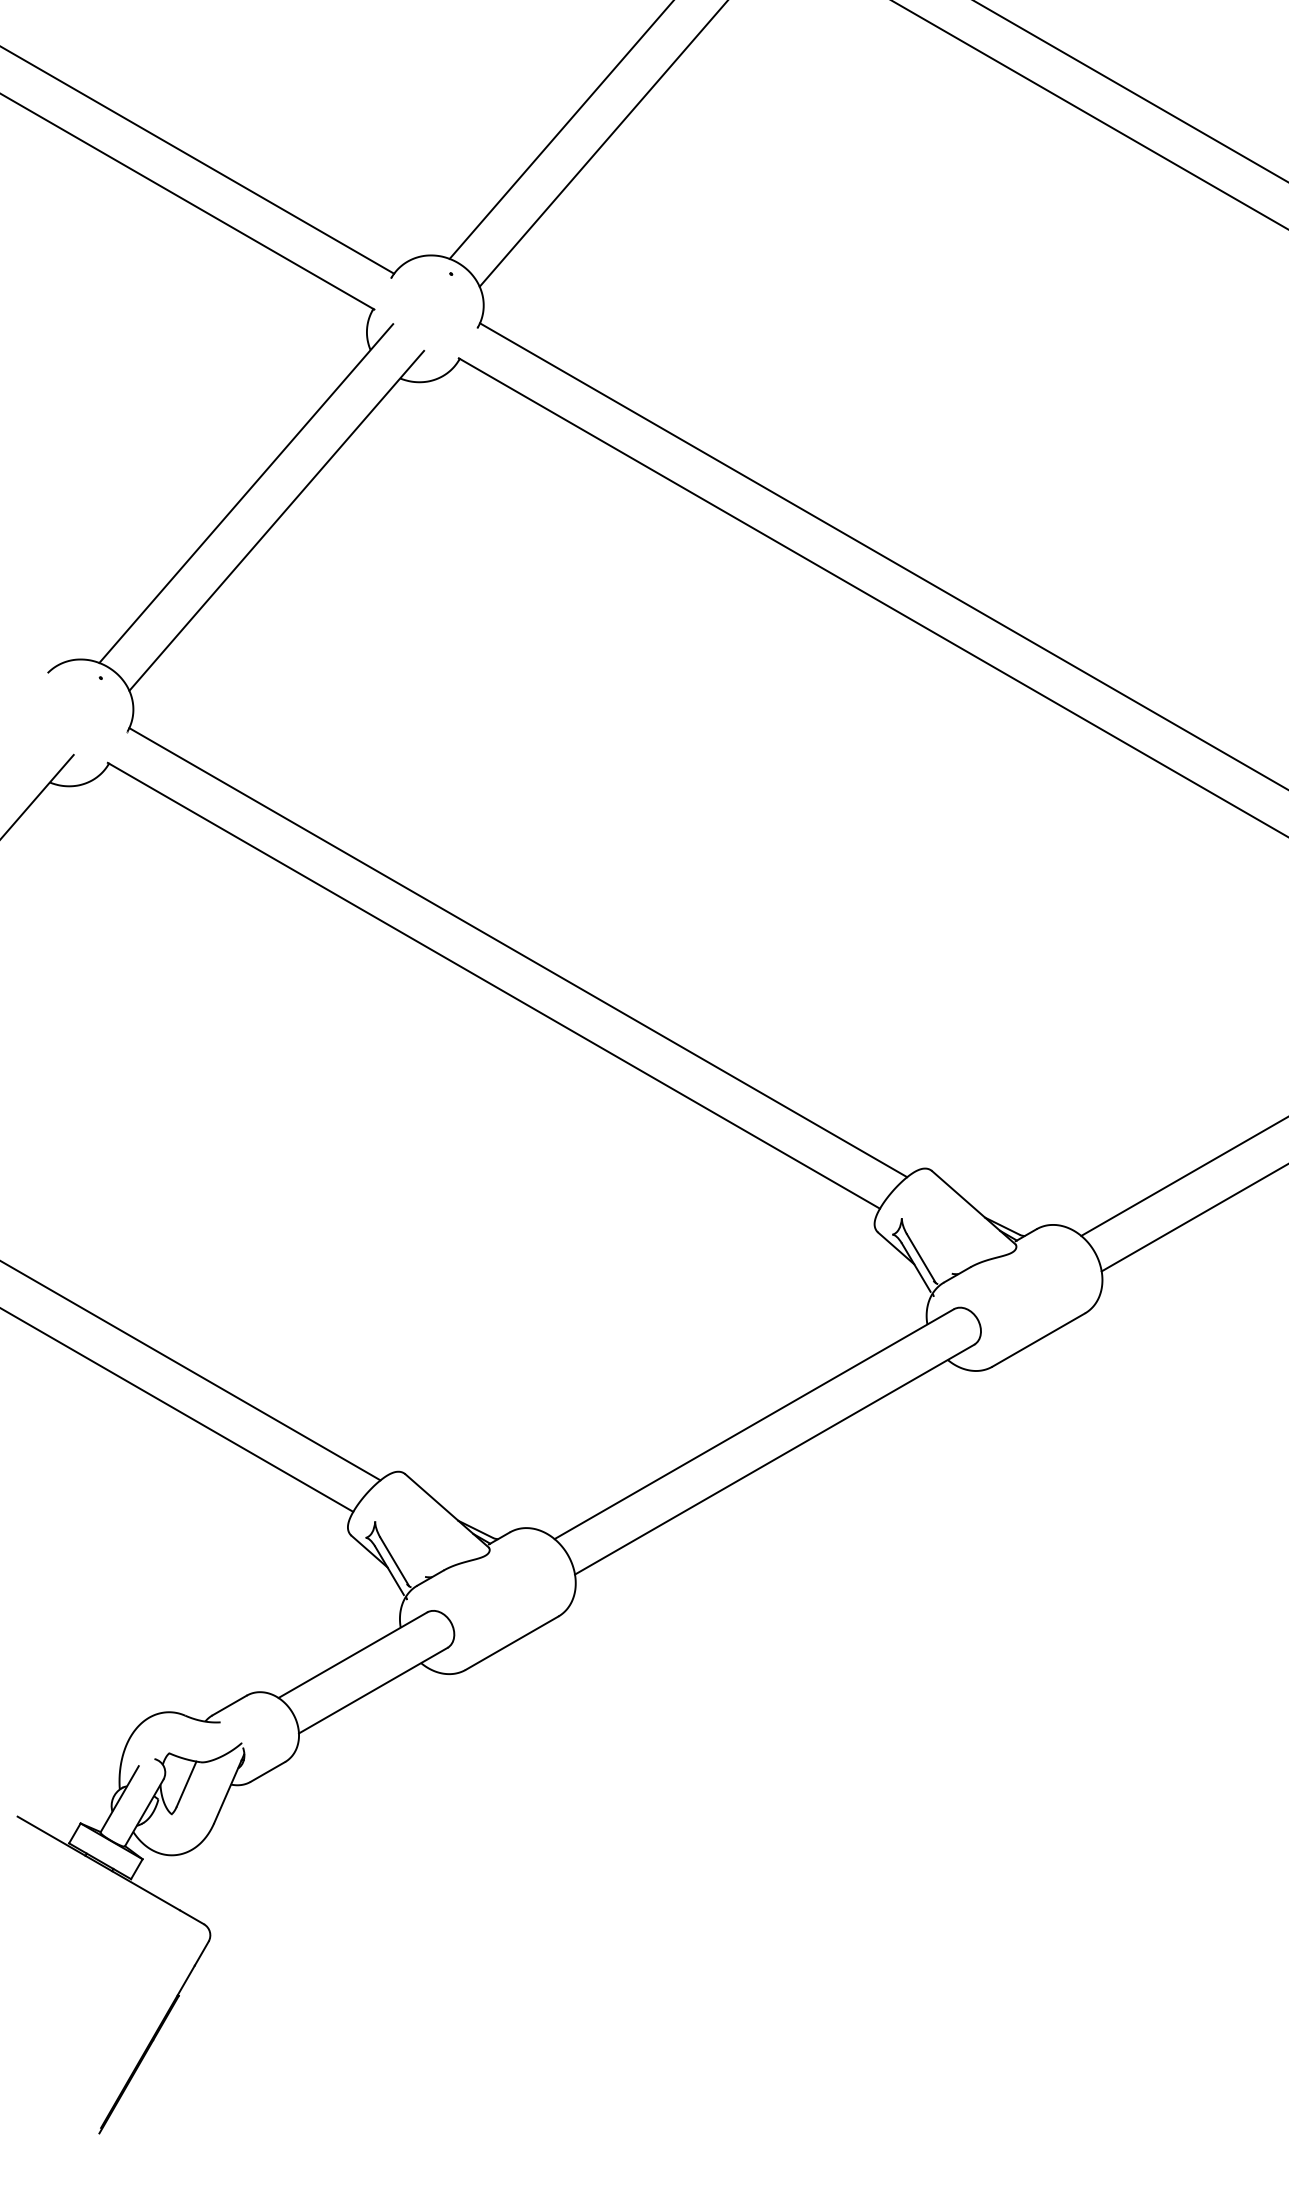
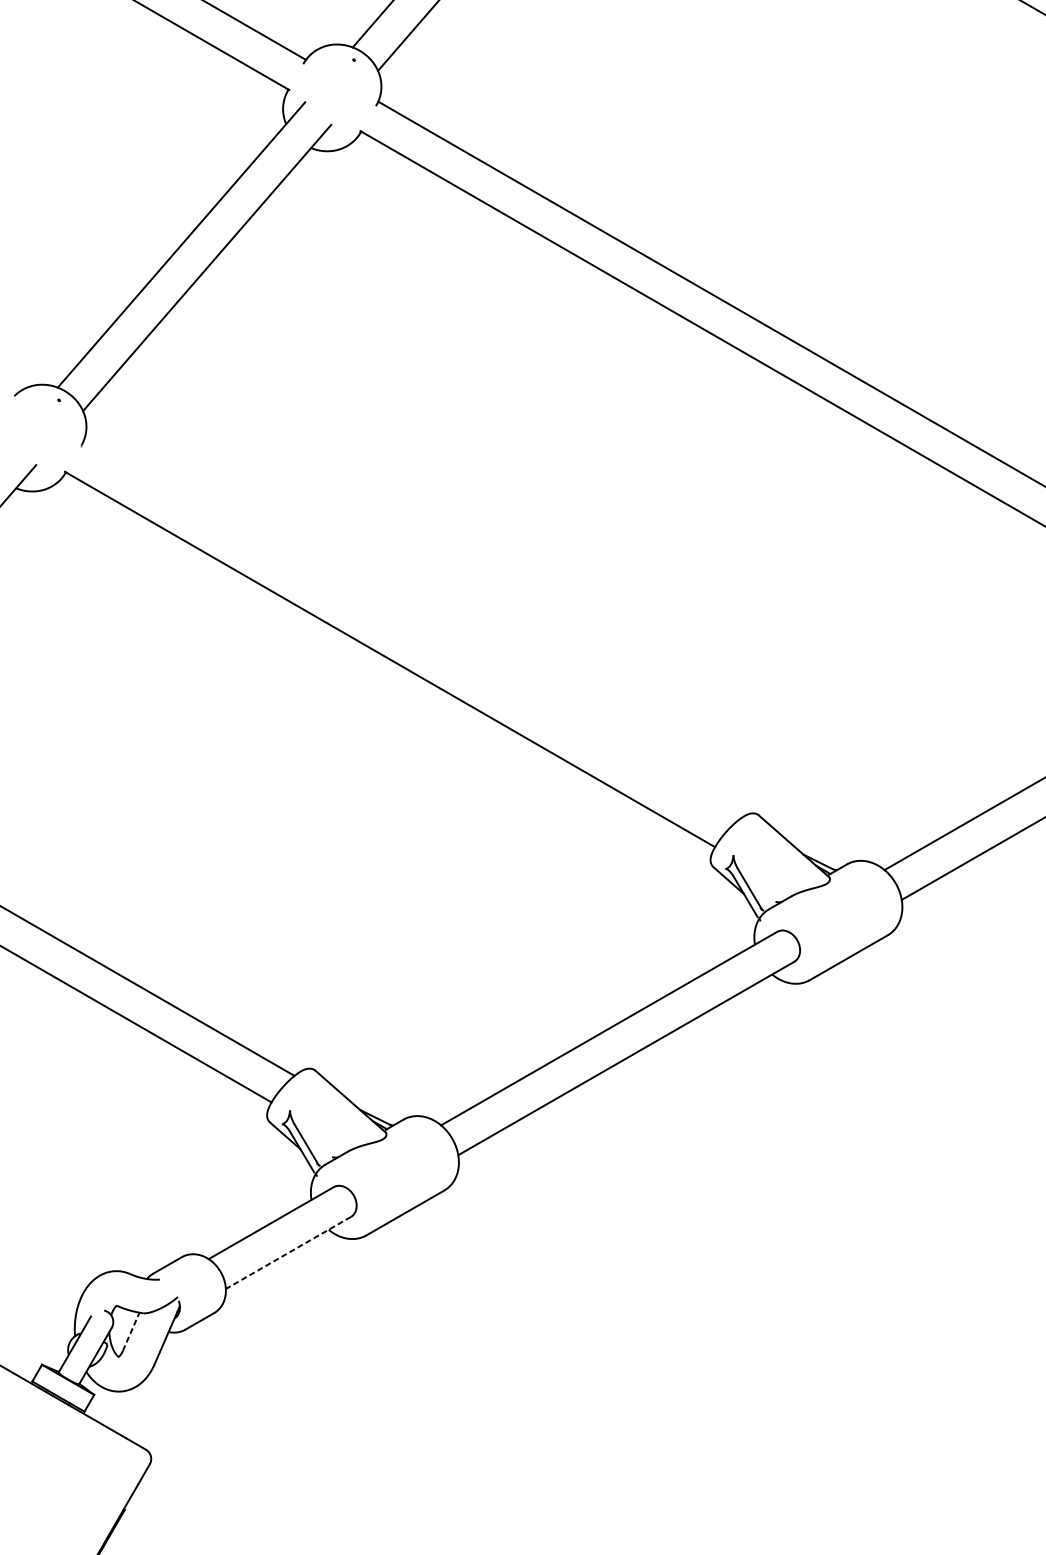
line: (518, 952) -> (410, 631), removed
line: (373, 1690) -> (288, 1252), solid -> dashed
line: (186, 1784) -> (131, 1331), solid -> dashed

